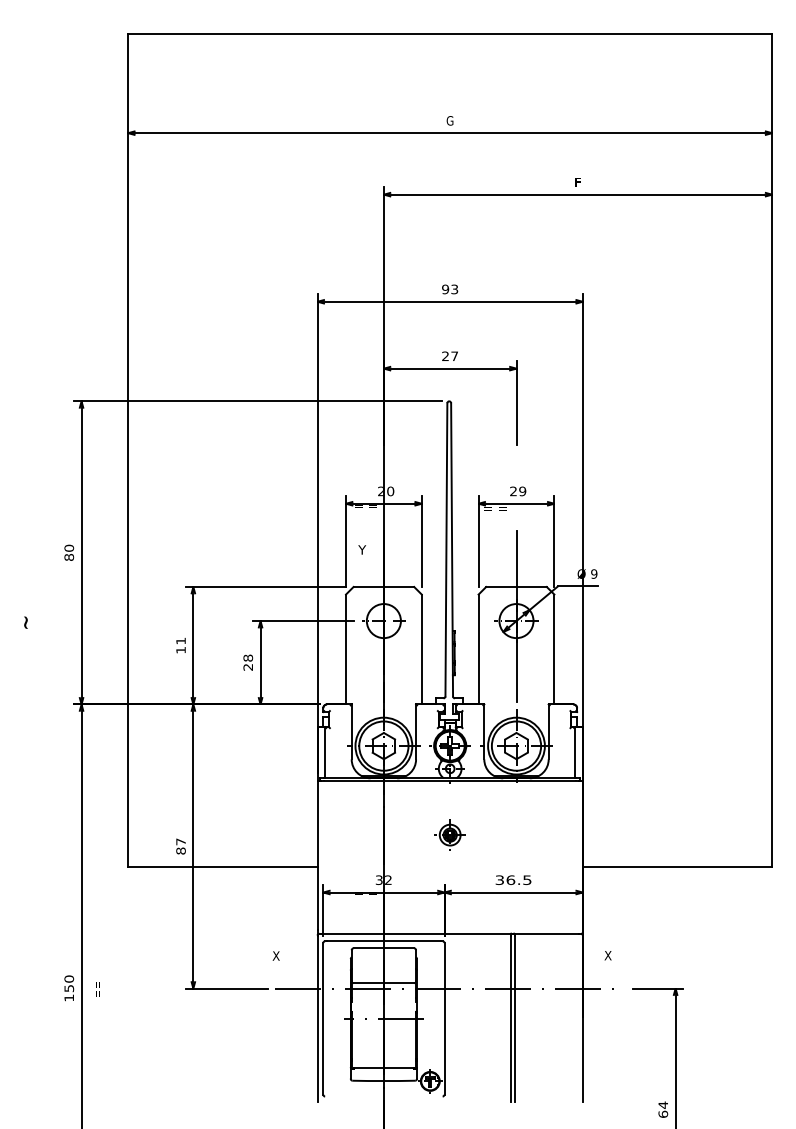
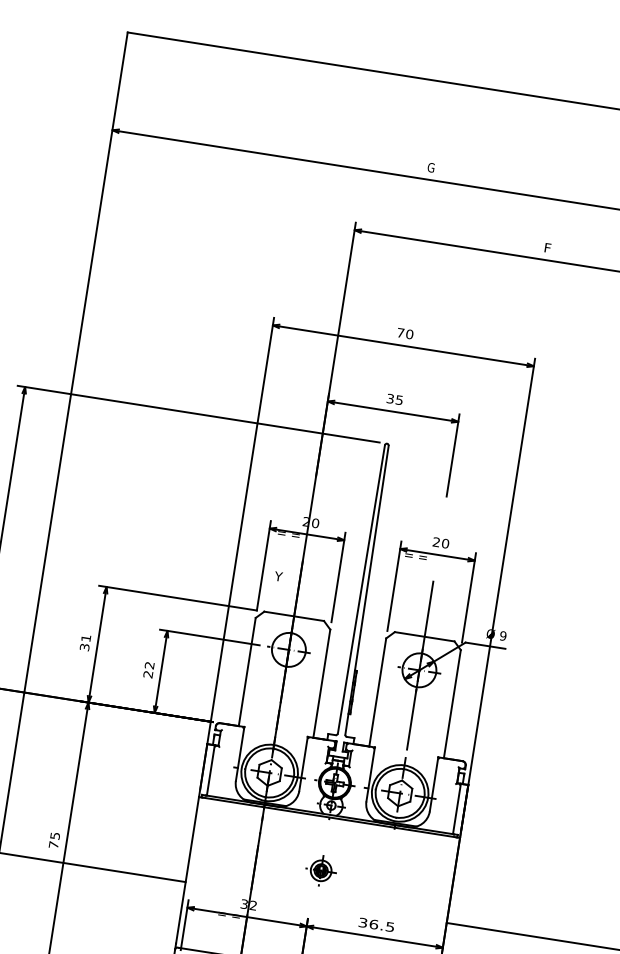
text: (450, 289) -> (405, 333), 93 -> 70
text: (449, 356) -> (394, 399), 27 -> 35
text: (522, 491) -> (445, 543), 29 -> 20
text: (180, 650) -> (84, 647), 11 -> 31
text: (248, 657) -> (150, 664), 28 -> 22
text: (180, 846) -> (53, 840), 87 -> 75

